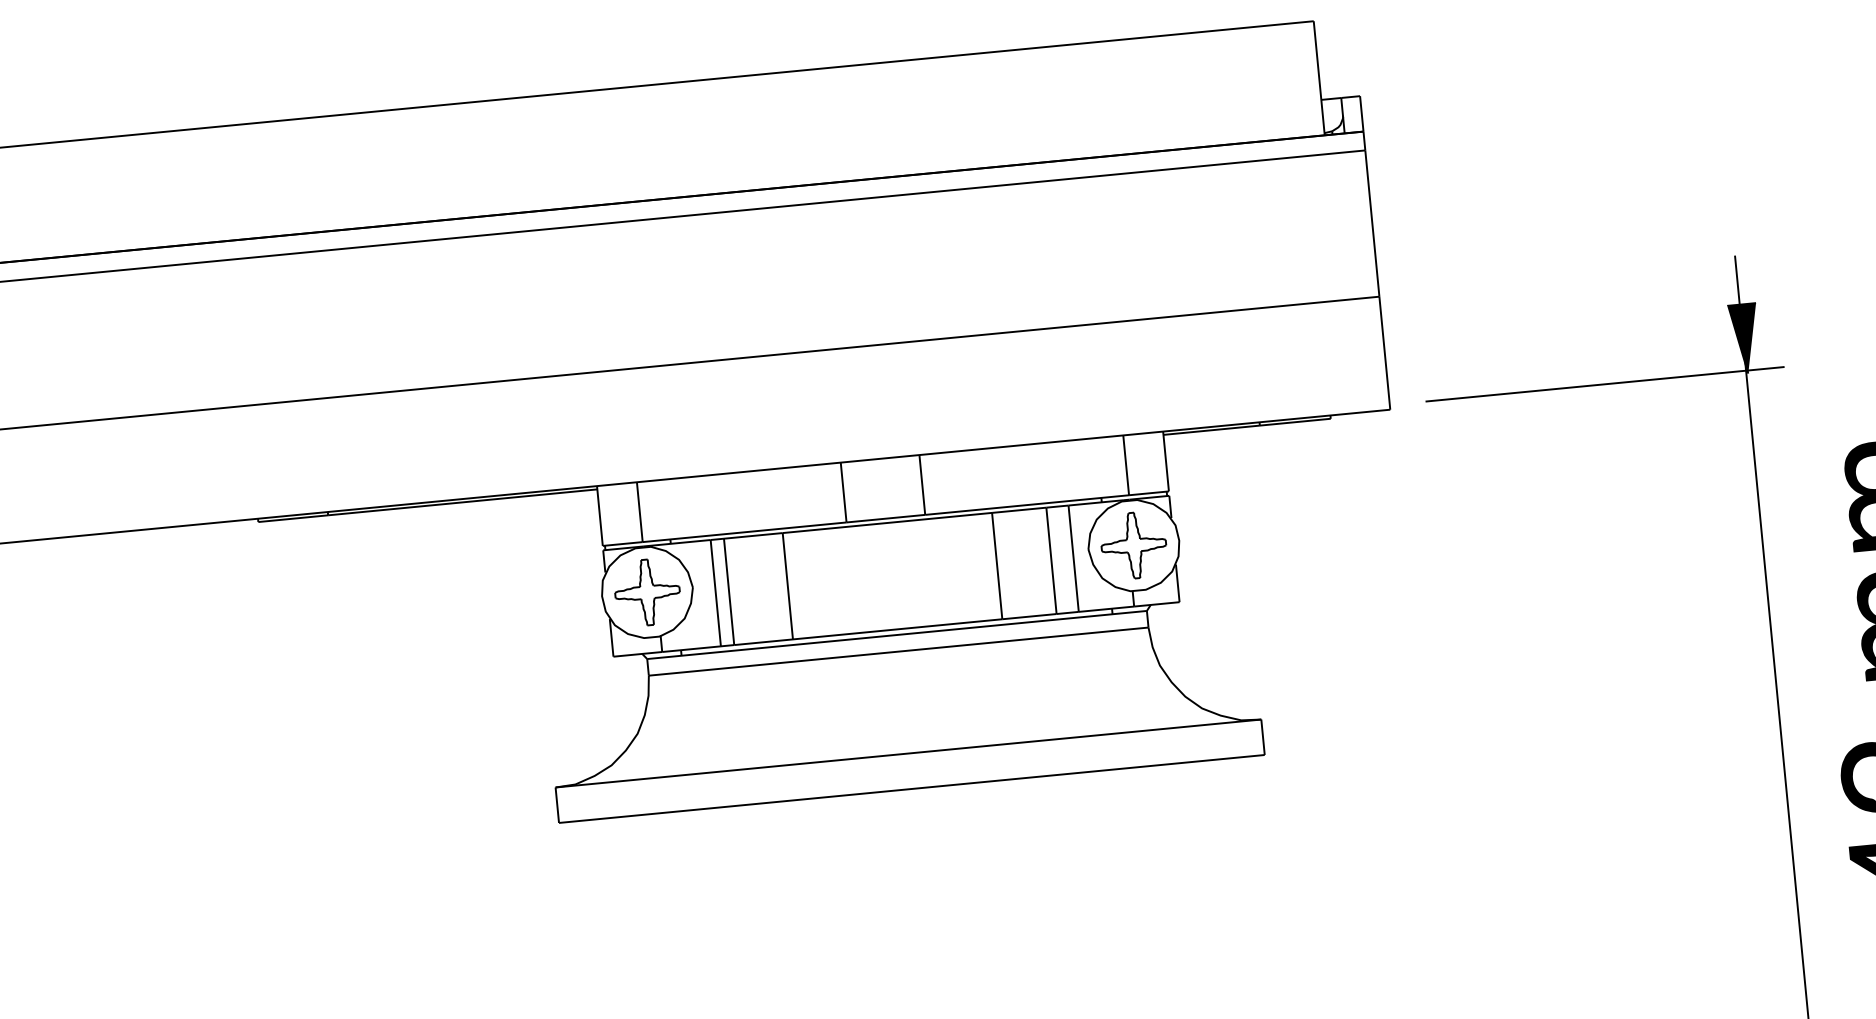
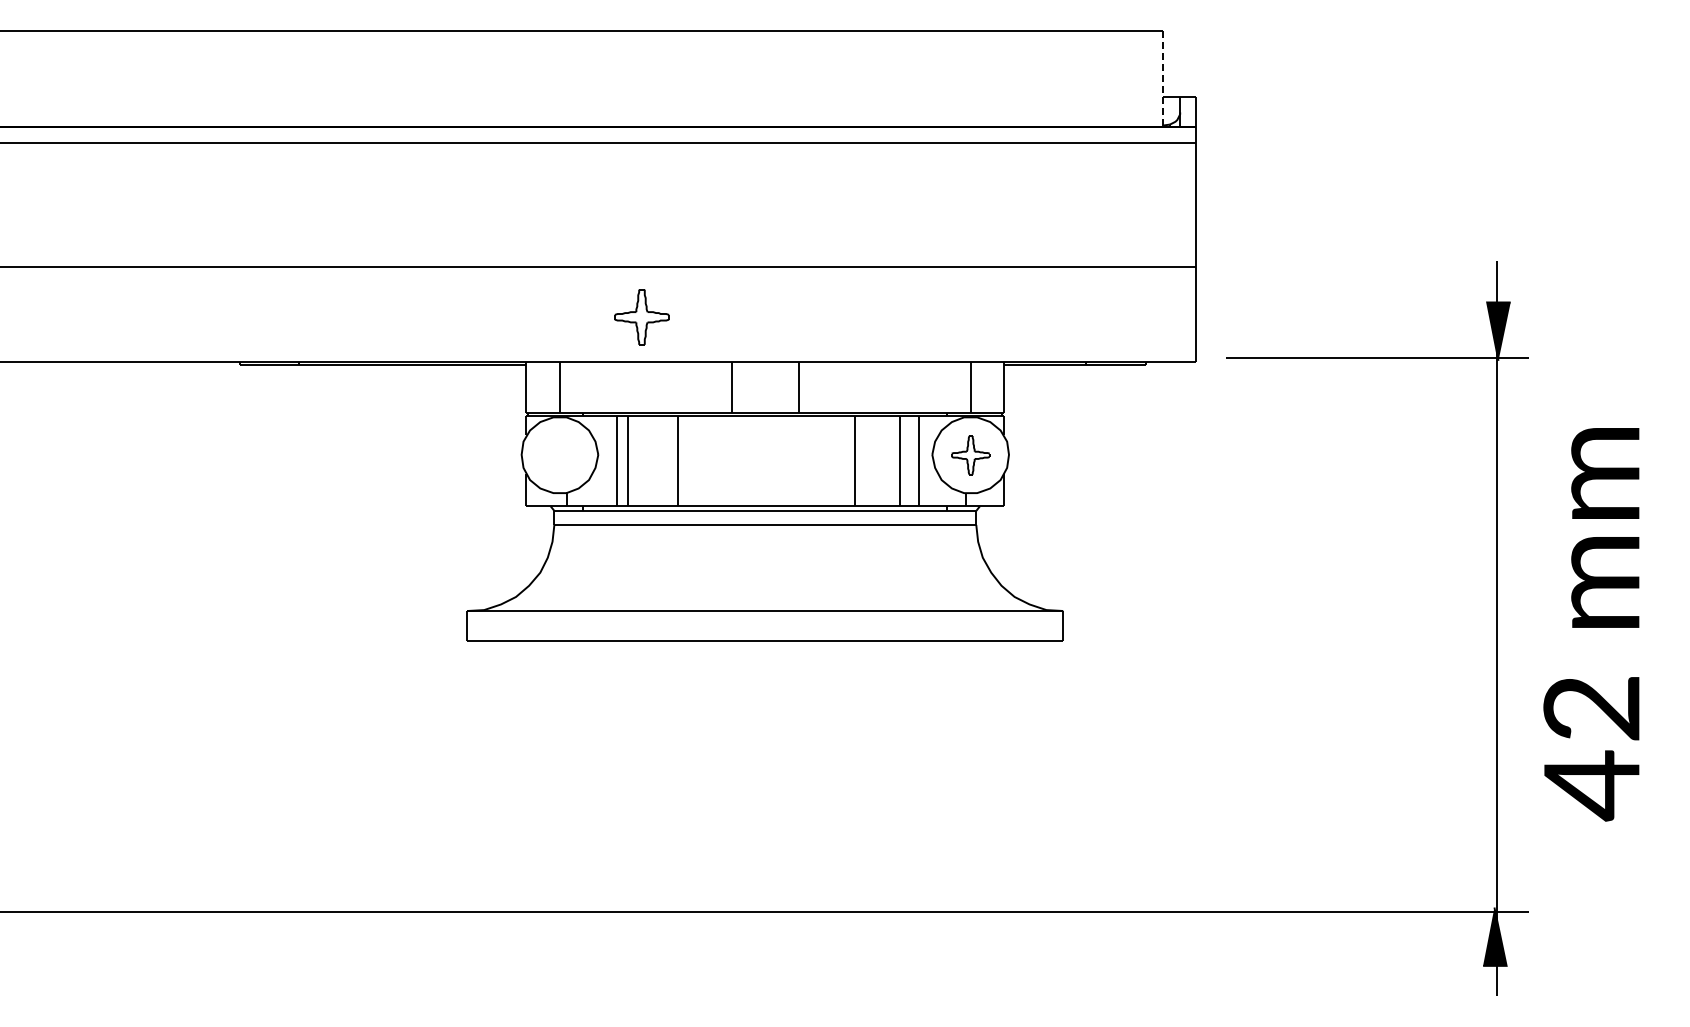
line: (1319, 78) -> (1163, 79), solid -> dashed
part: (1133, 545) -> (970, 455), size x0.7
part: (646, 592) -> (641, 317), moved

